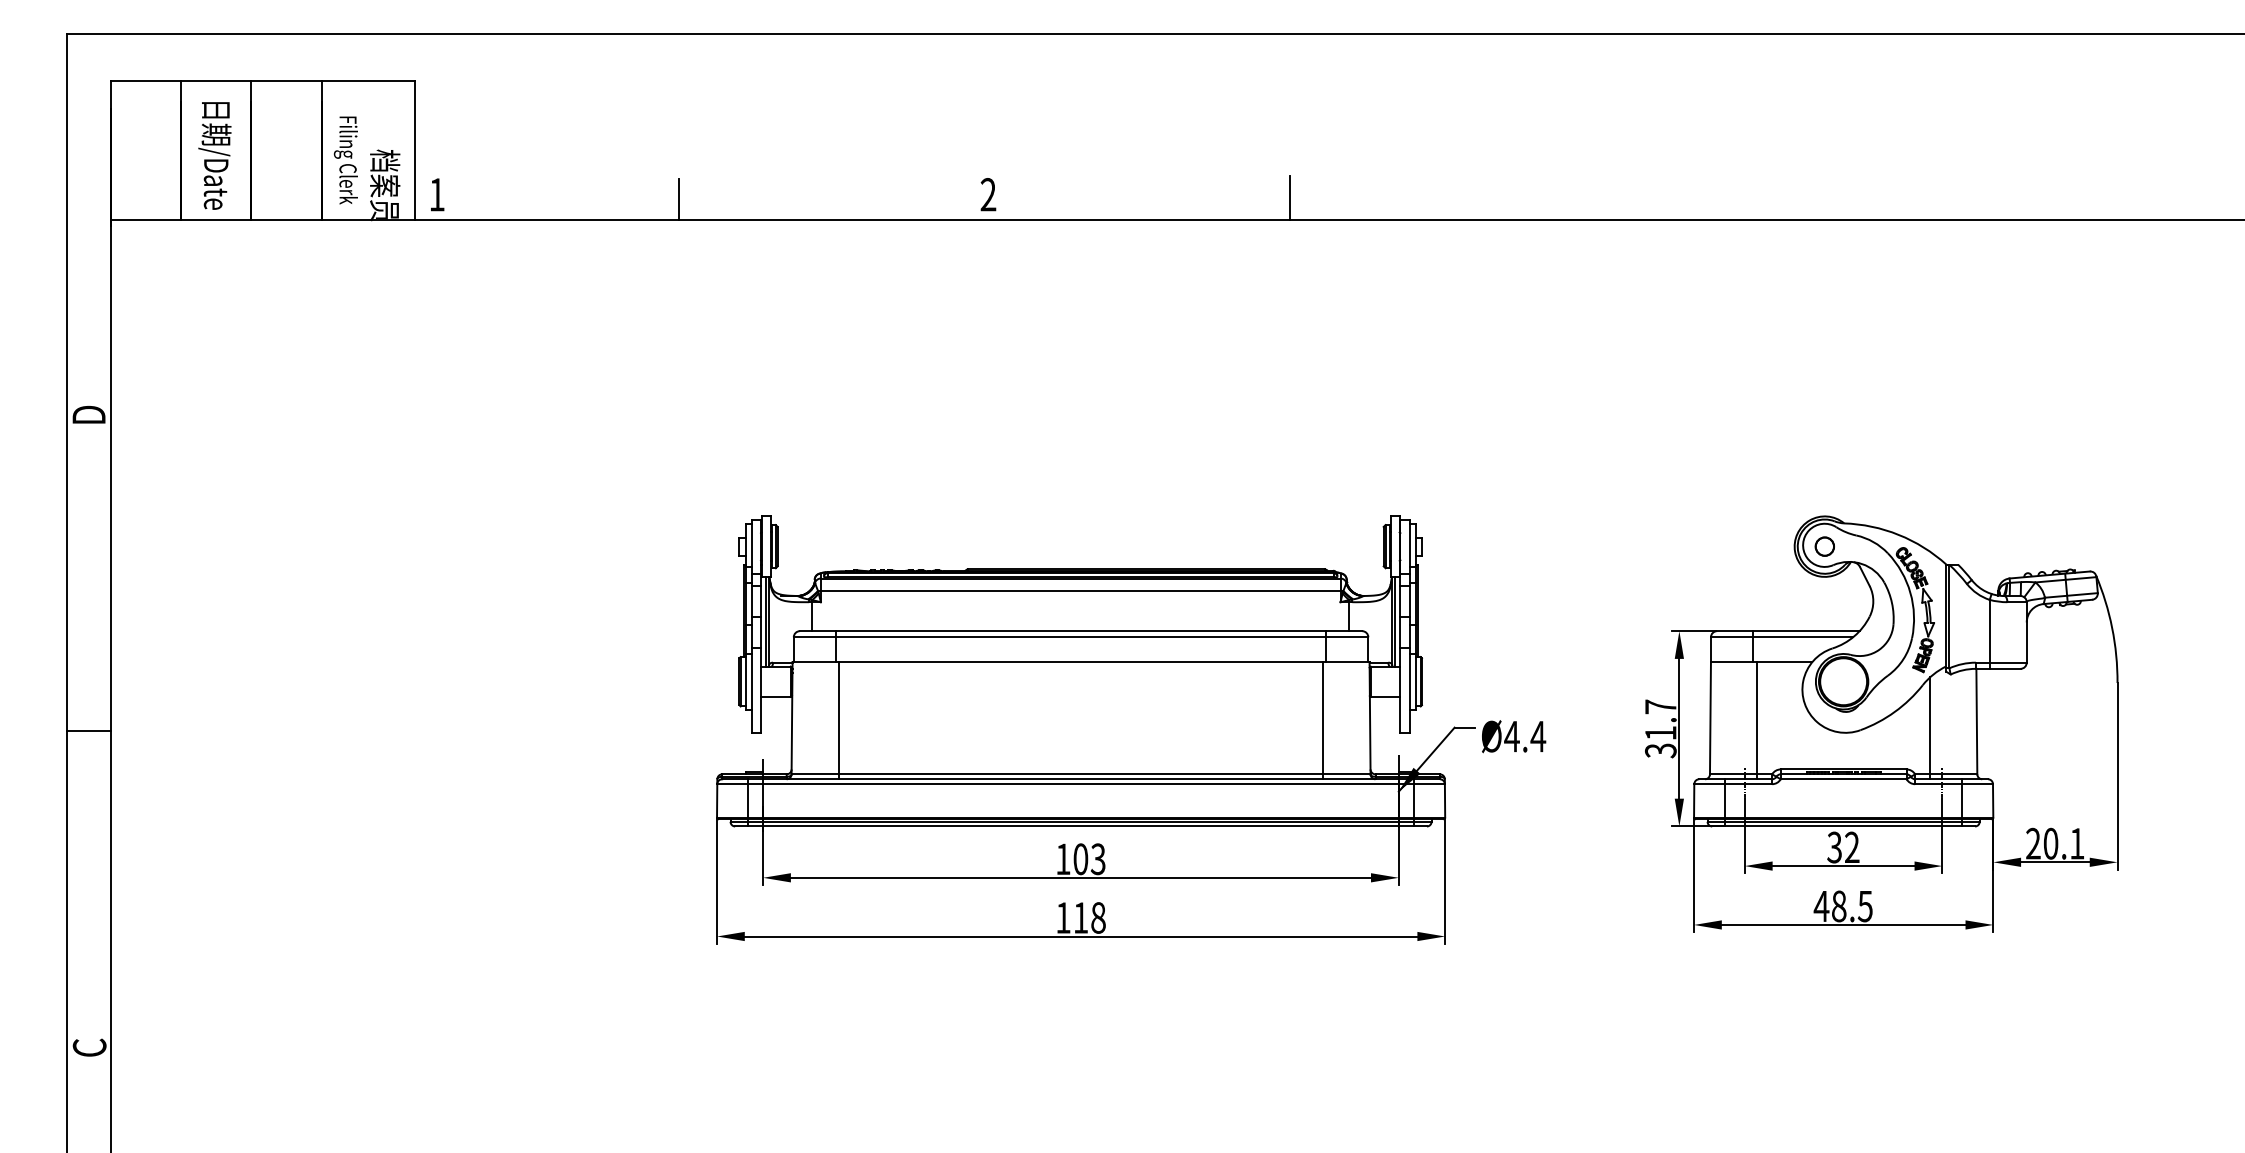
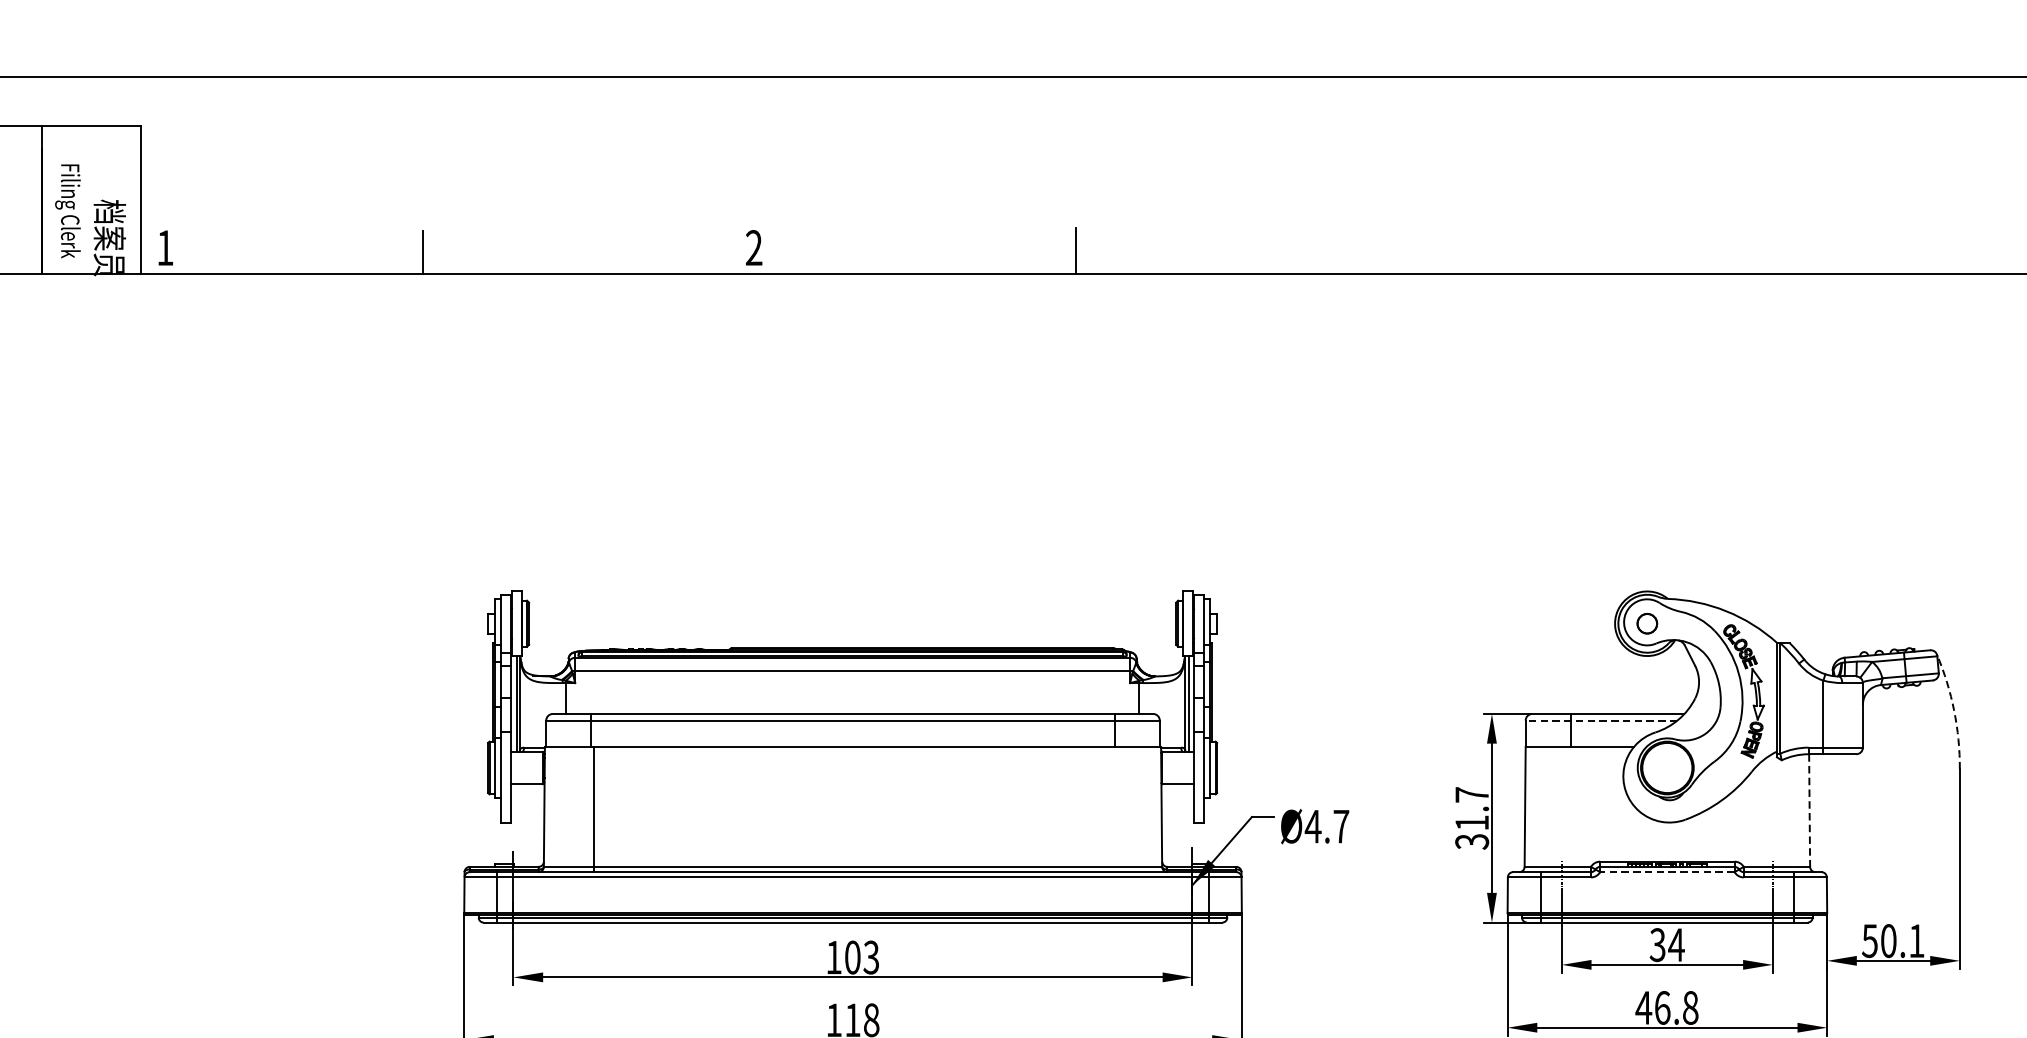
arc: (2112, 628) -> (1954, 711), solid -> dashed
line: (1781, 637) -> (1601, 720), solid -> dashed
line: (1323, 720) -> (1111, 809), removed
line: (1757, 720) -> (1575, 809), removed
line: (1976, 721) -> (1809, 810), solid -> dashed
line: (1930, 728) -> (1760, 817), removed
text: (1538, 736) -> (1341, 826), Ø4.4 -> Ø4.7
line: (1843, 779) -> (1667, 872), solid -> dashed
text: (2032, 843) -> (1869, 940), 20.1 -> 50.1
text: (1852, 846) -> (1676, 943), 32 -> 34
text: (1852, 906) -> (1676, 1008), 48.5 -> 46.8

